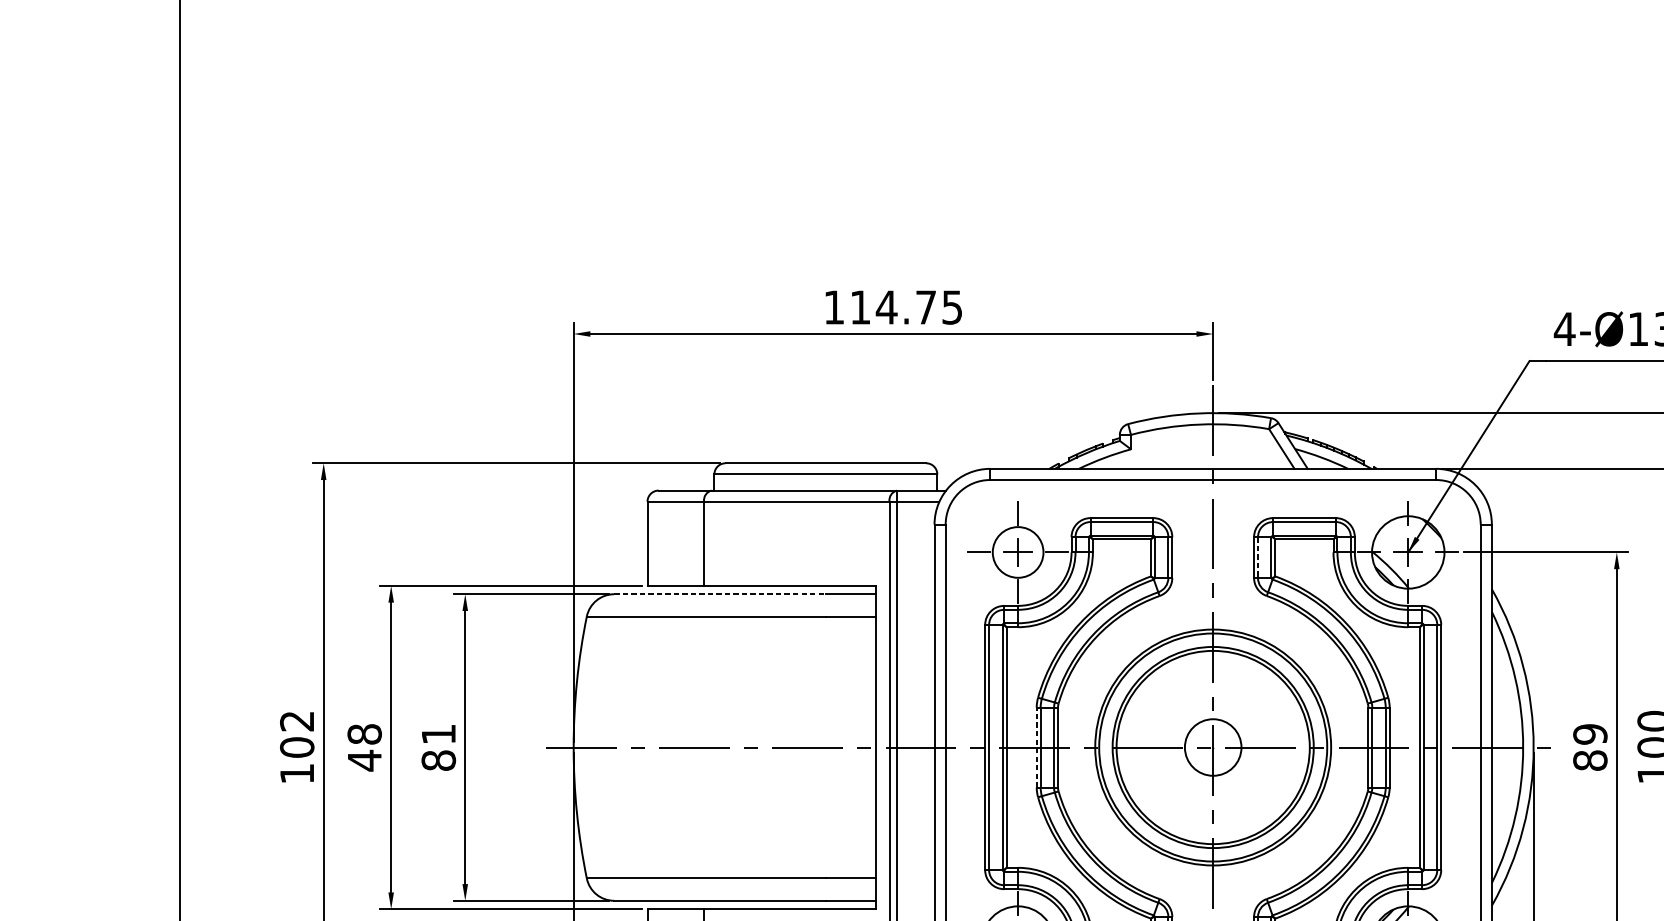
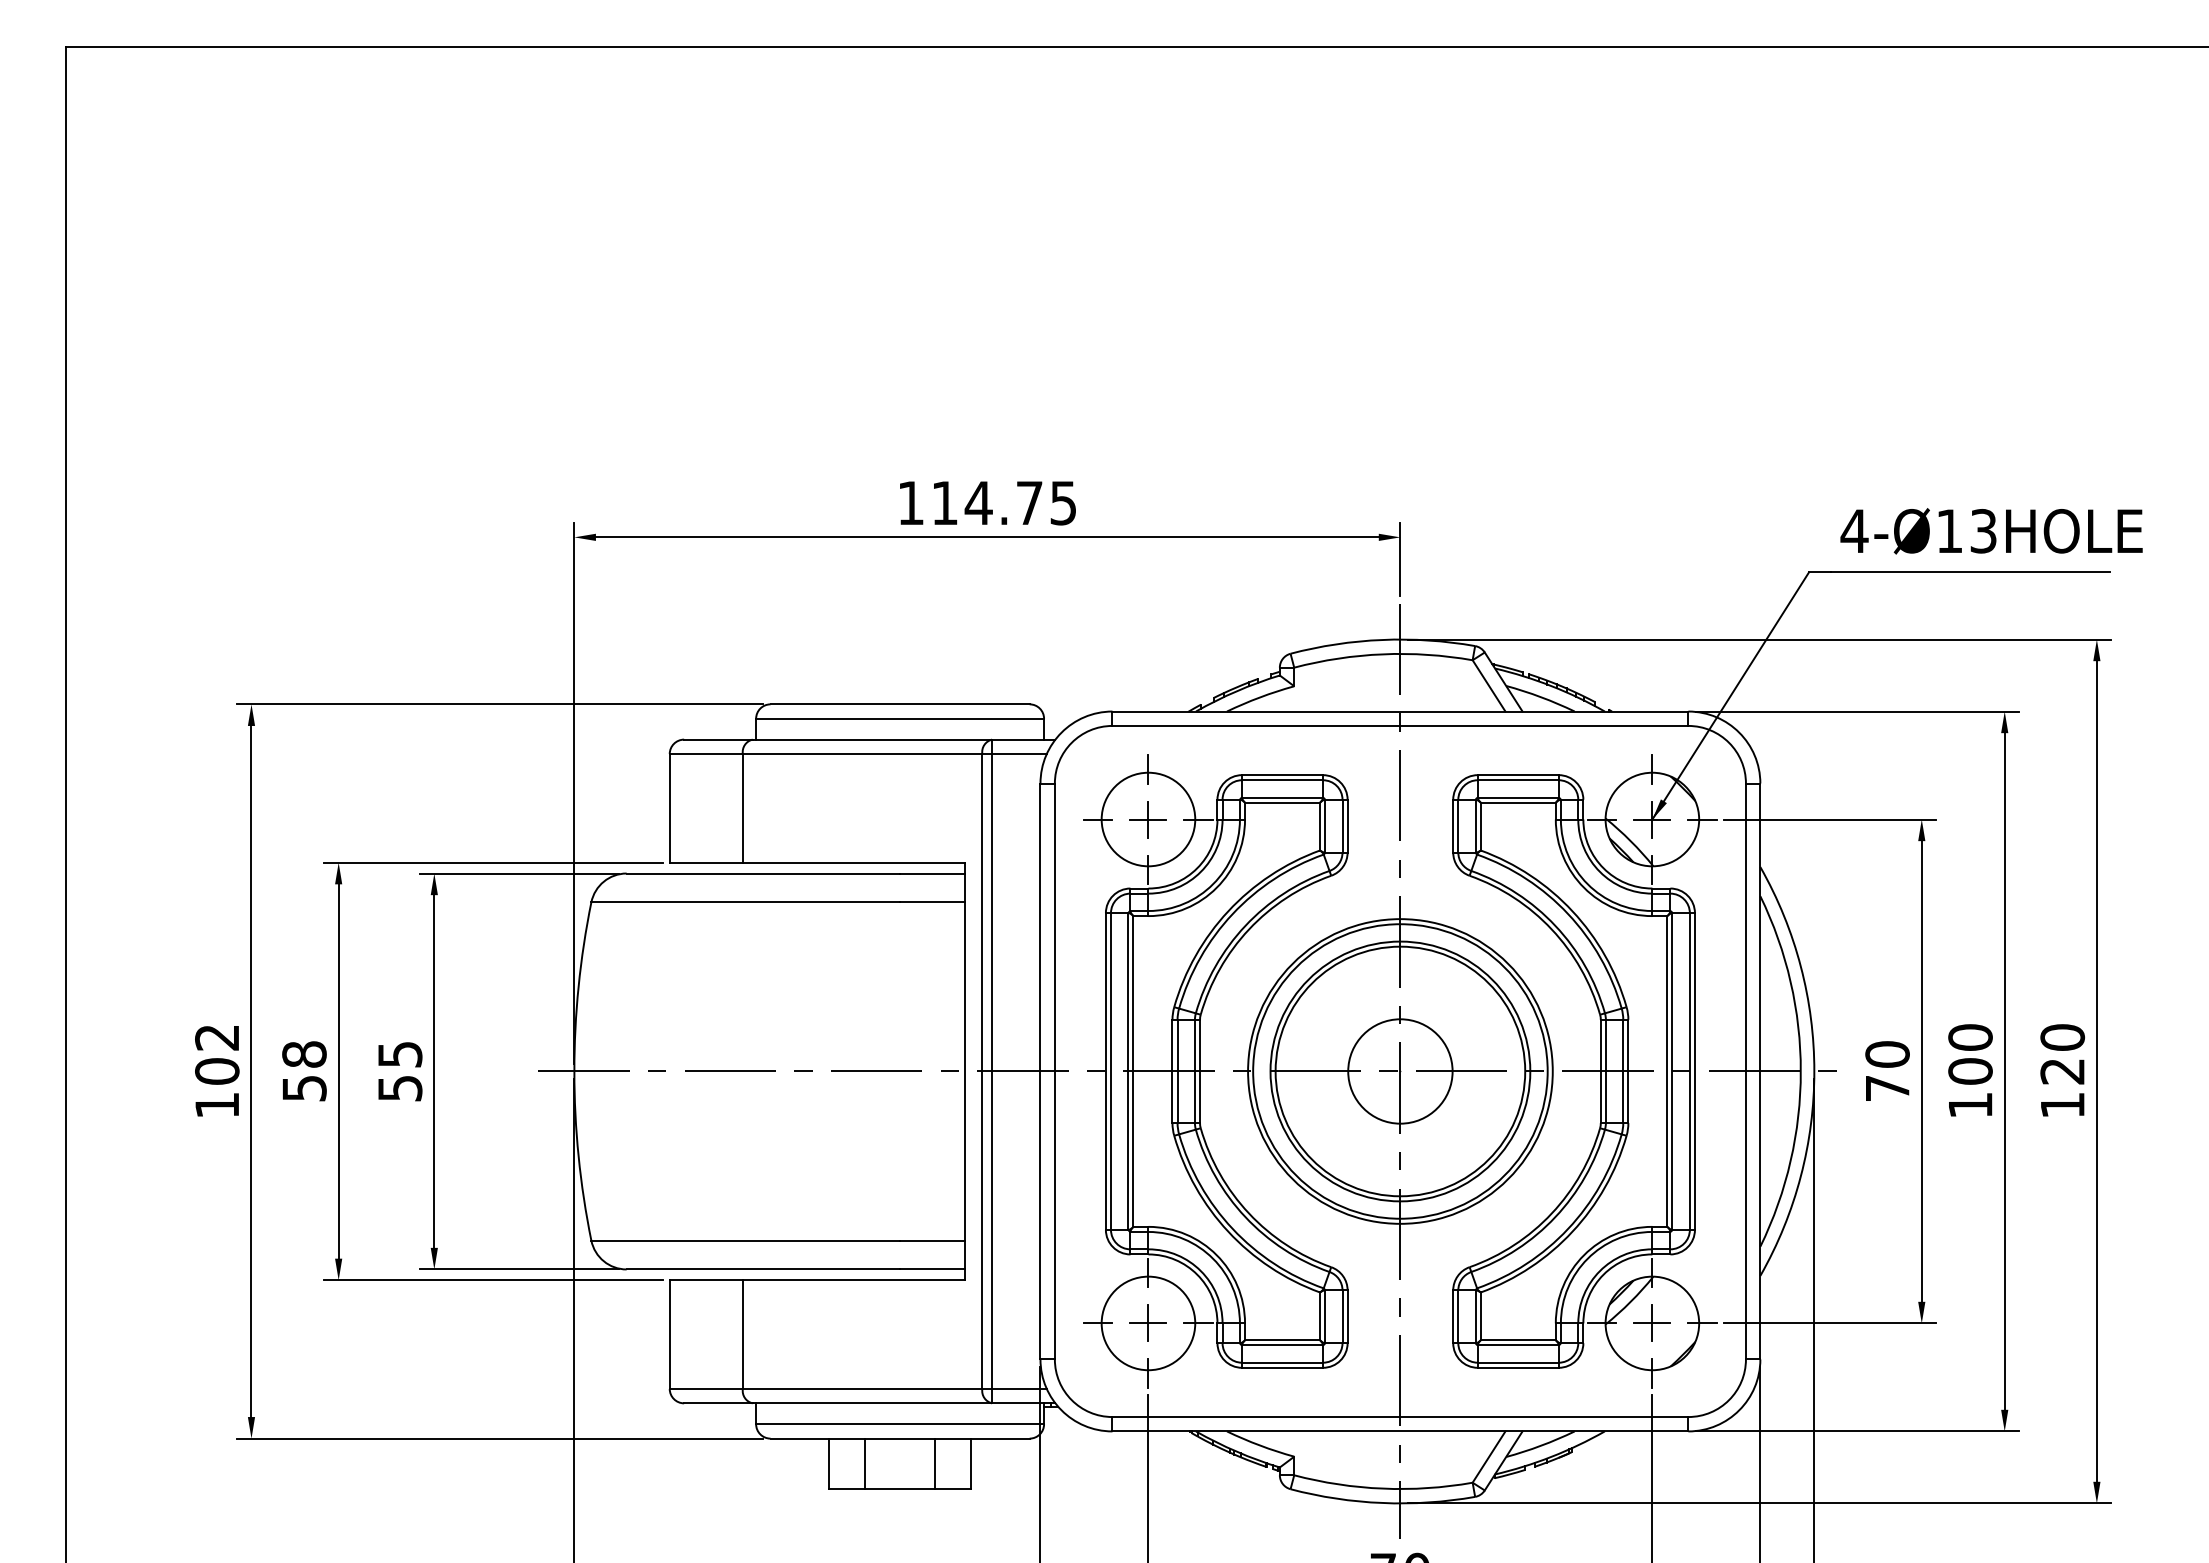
circle: (1018, 552) -> (1148, 819), size x1.43
line: (1258, 557) -> (1458, 826), dashed -> solid
line: (720, 594) -> (763, 873), dashed -> solid
text: (438, 747) -> (399, 1071), 81 -> 55
line: (1036, 747) -> (1172, 1071), dashed -> solid
circle: (1213, 747) -> (1400, 1071), size x1.43
text: (1590, 747) -> (1887, 1071), 89 -> 70
text: (364, 760) -> (304, 1088), 48 -> 58

